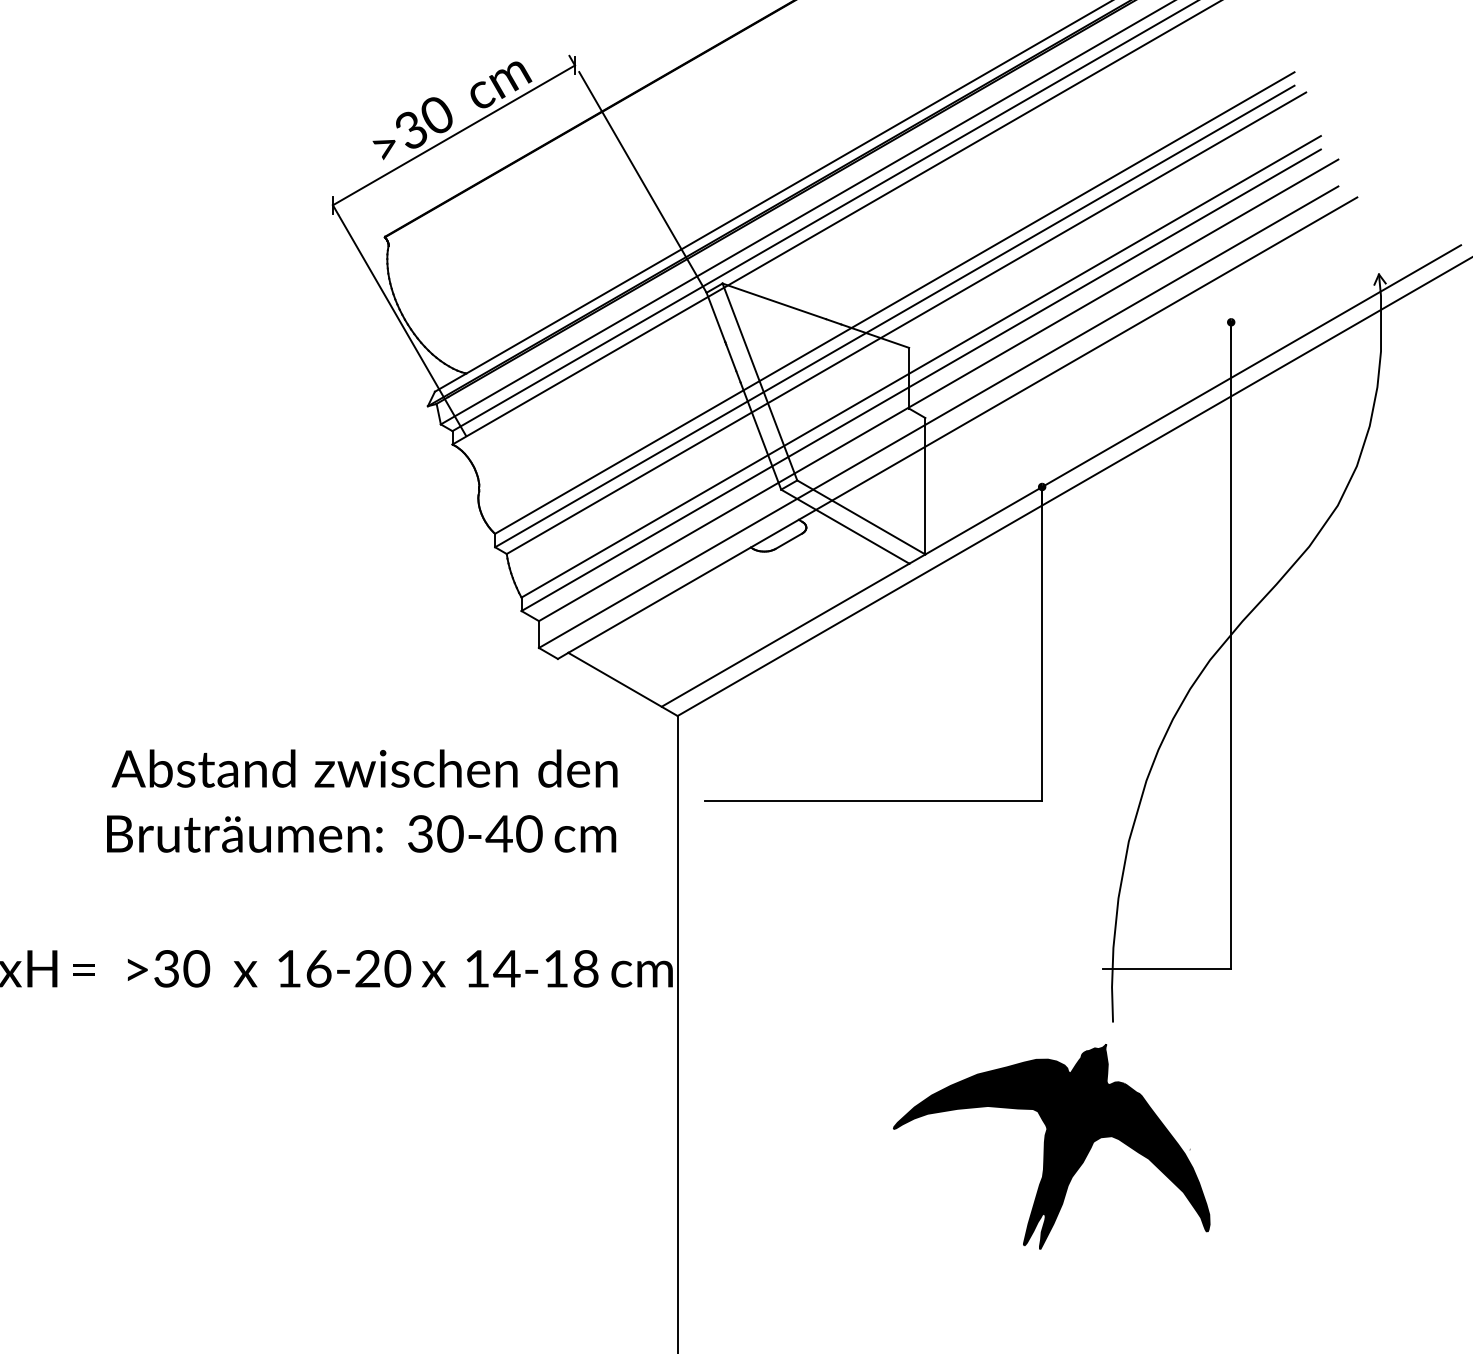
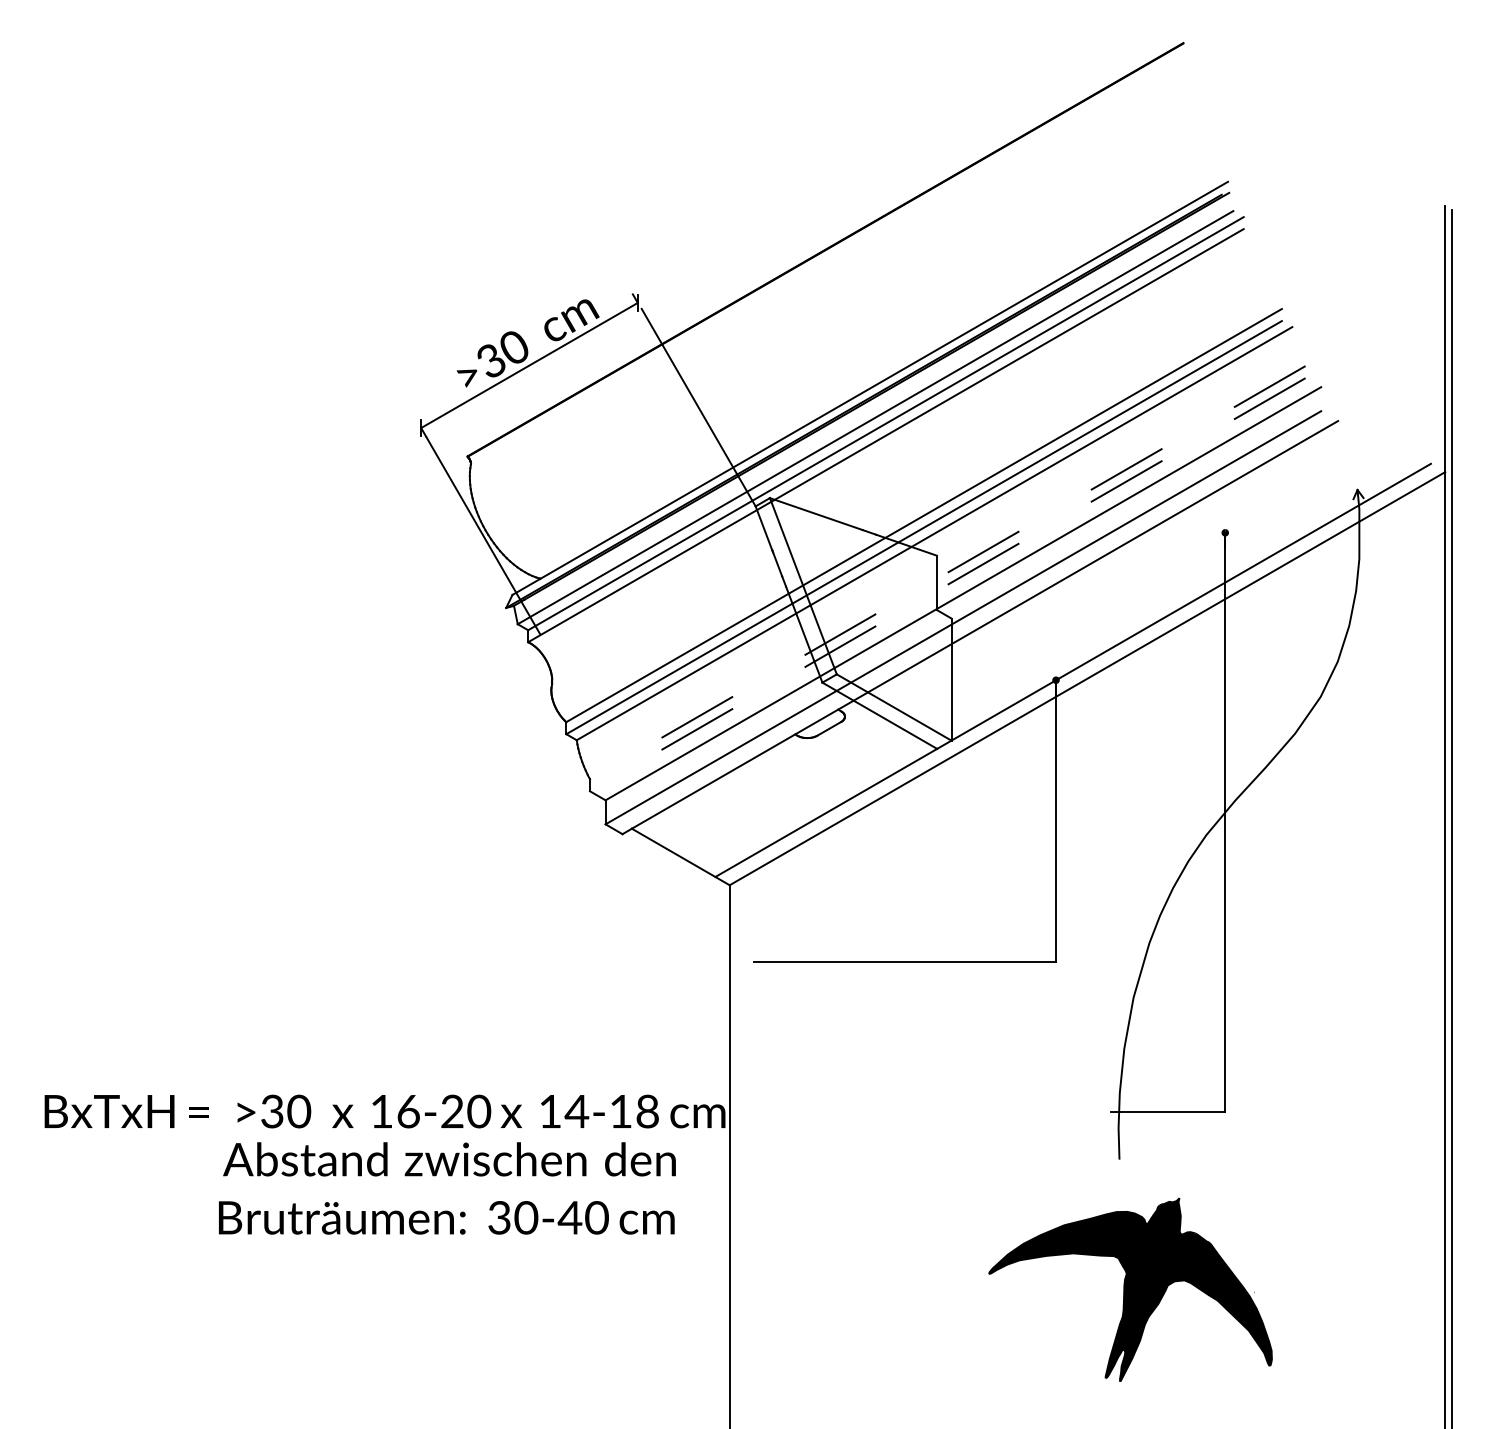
line: (920, 366) -> (947, 572), solid -> dashed
line: (920, 380) -> (947, 584), solid -> dashed
text: (362, 801) -> (447, 1188), moved
part: (1051, 1146) -> (1130, 1289), moved

